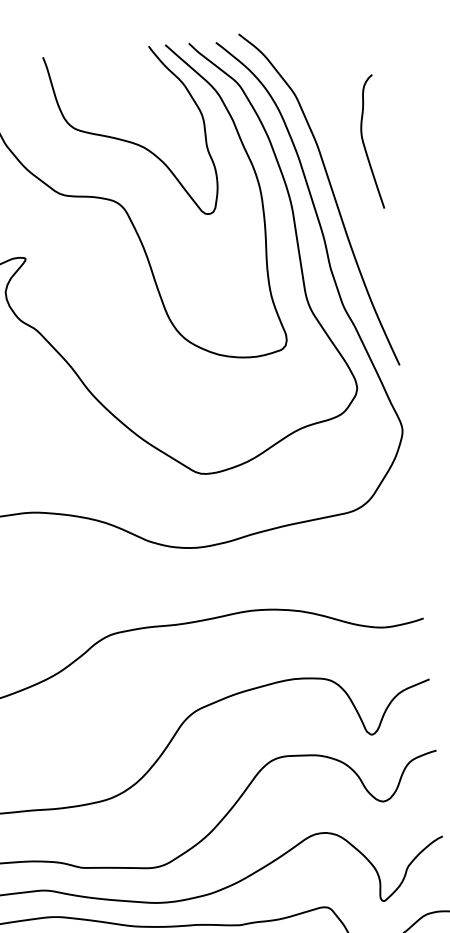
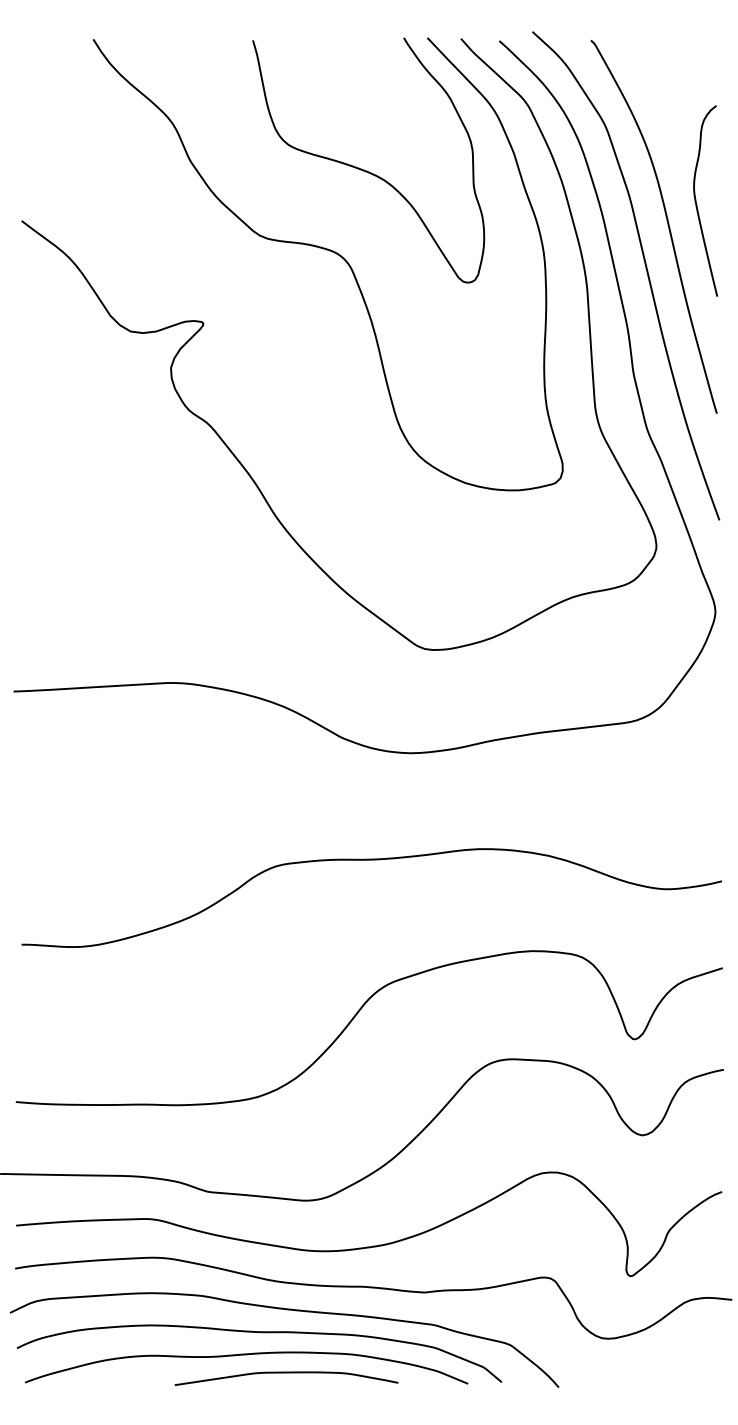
curve: (345, 161) -> (667, 225), added

